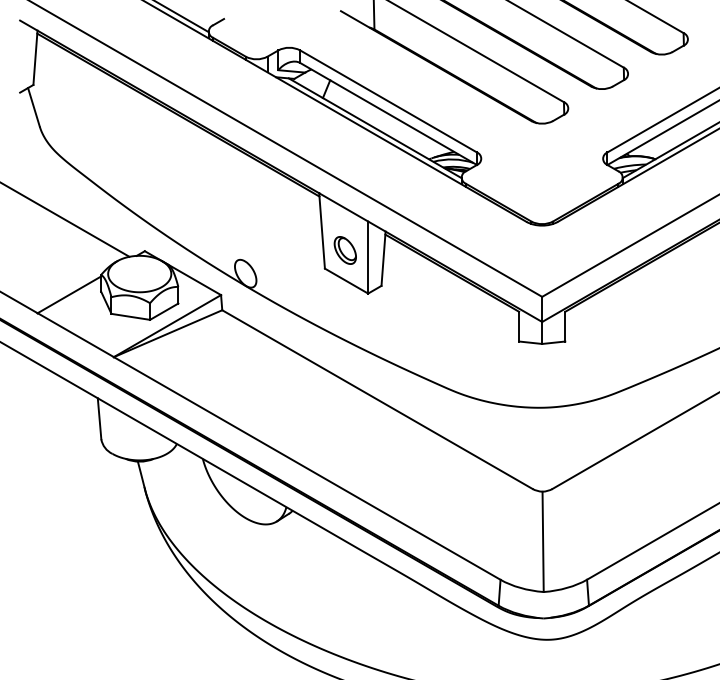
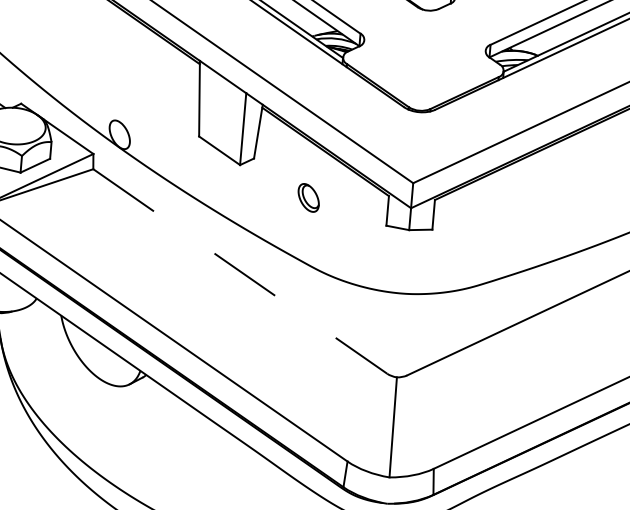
part: (344, 250) -> (307, 197), moved
line: (377, 399) -> (240, 271), solid -> dashed

